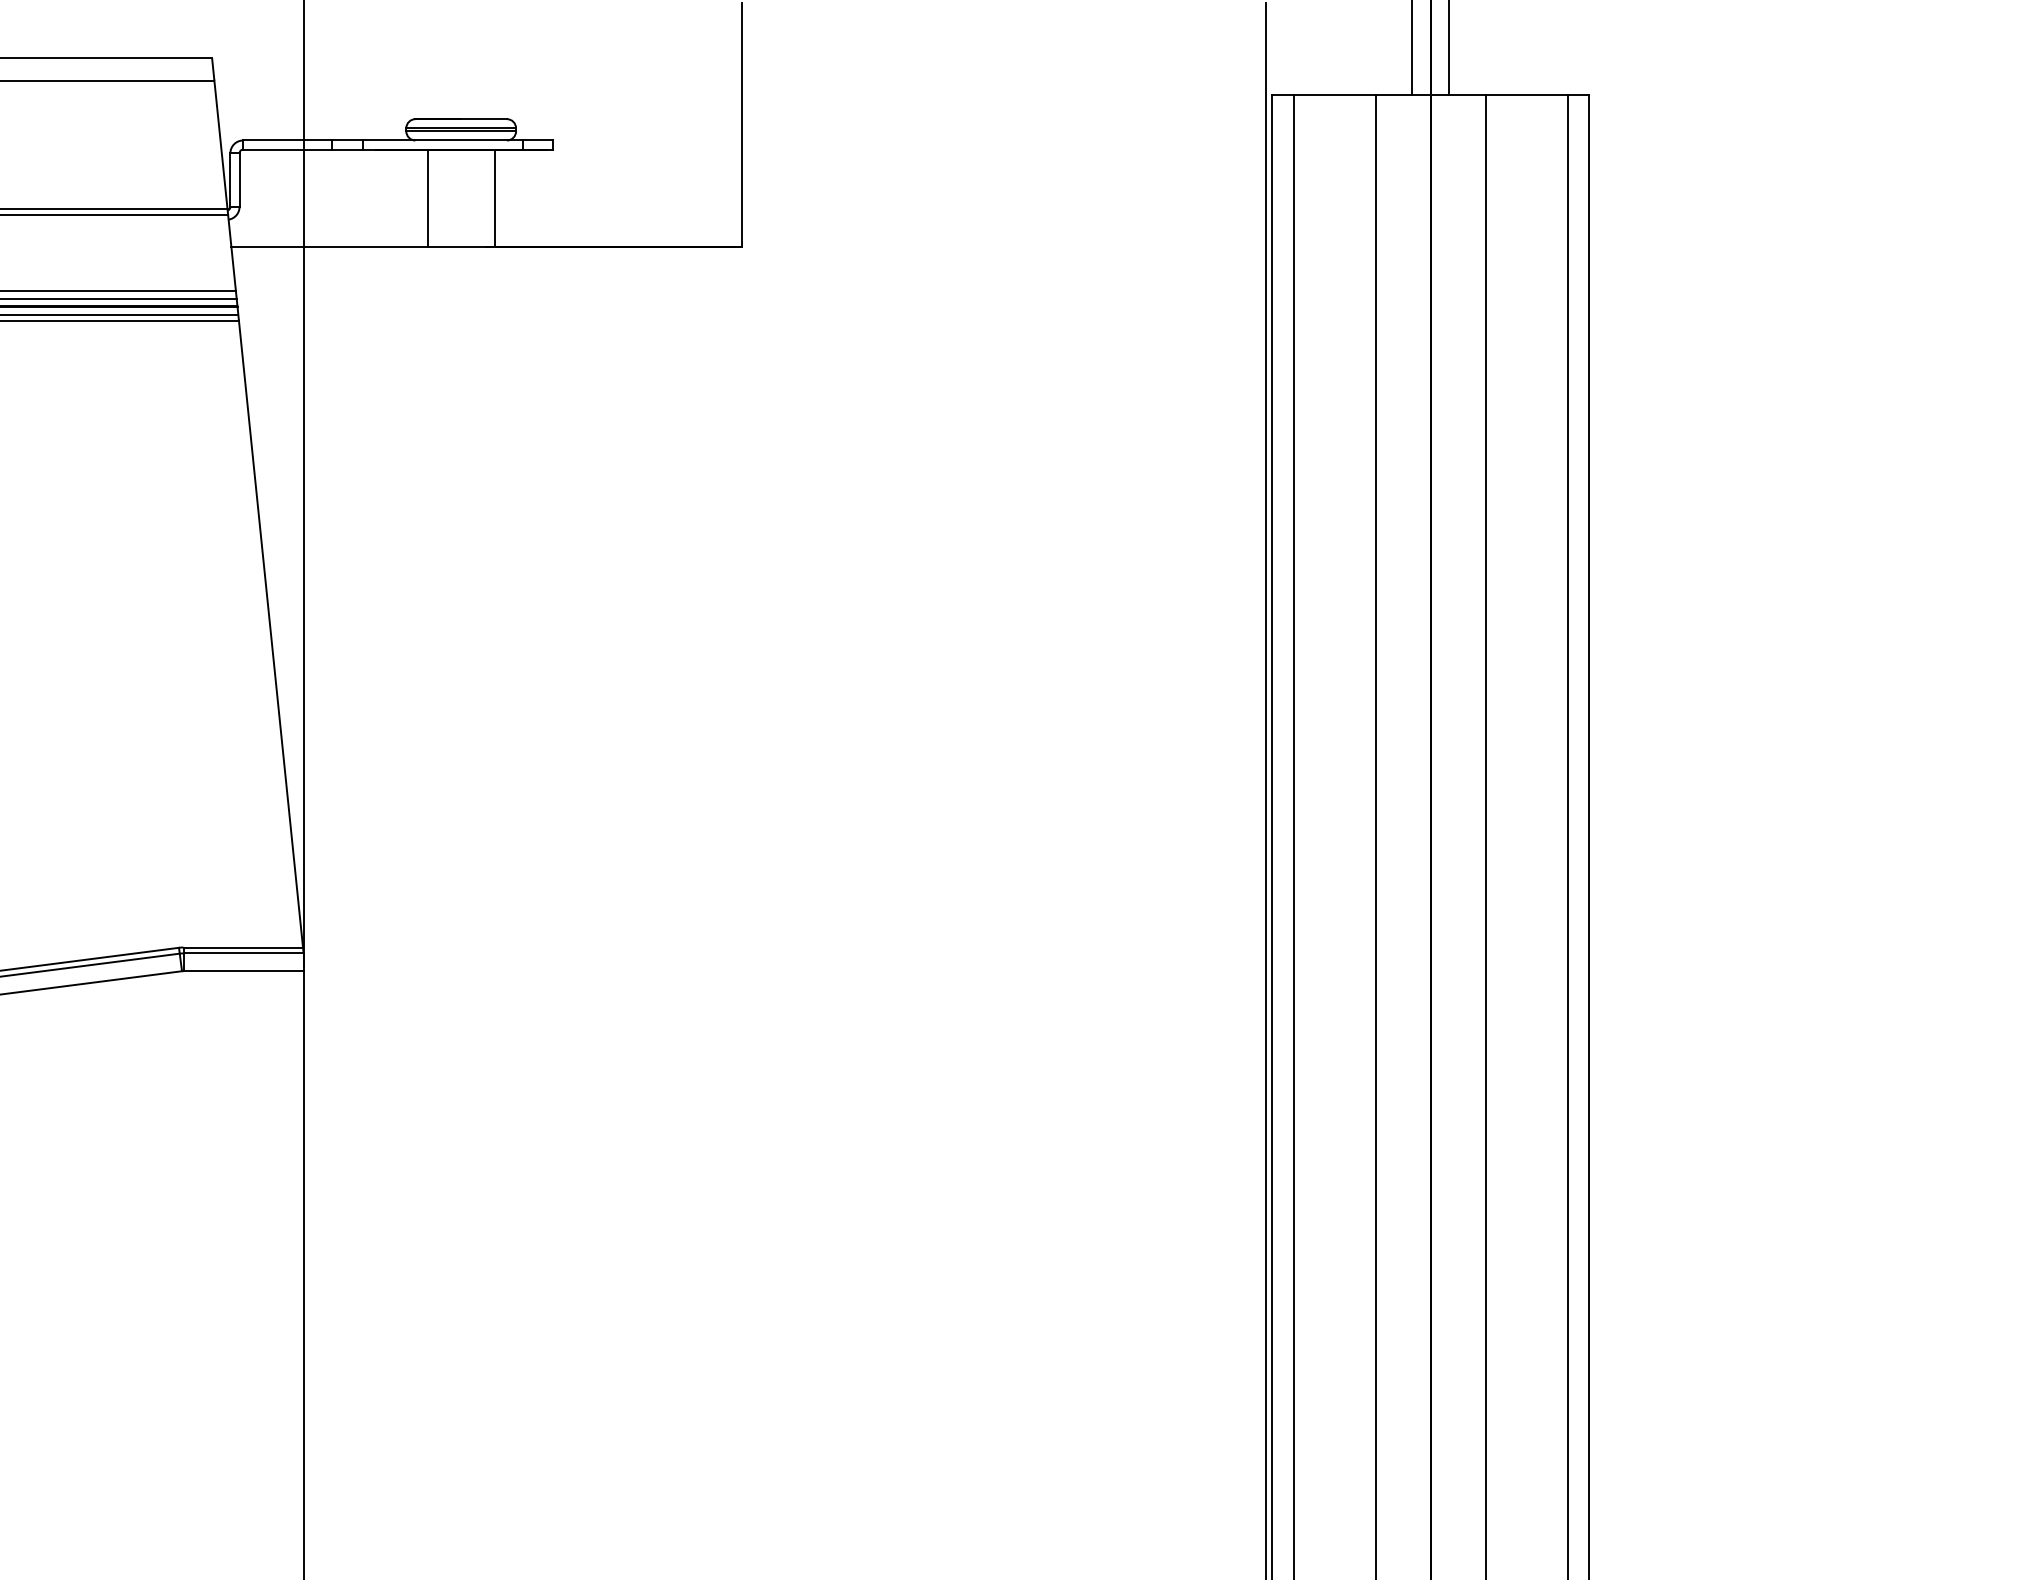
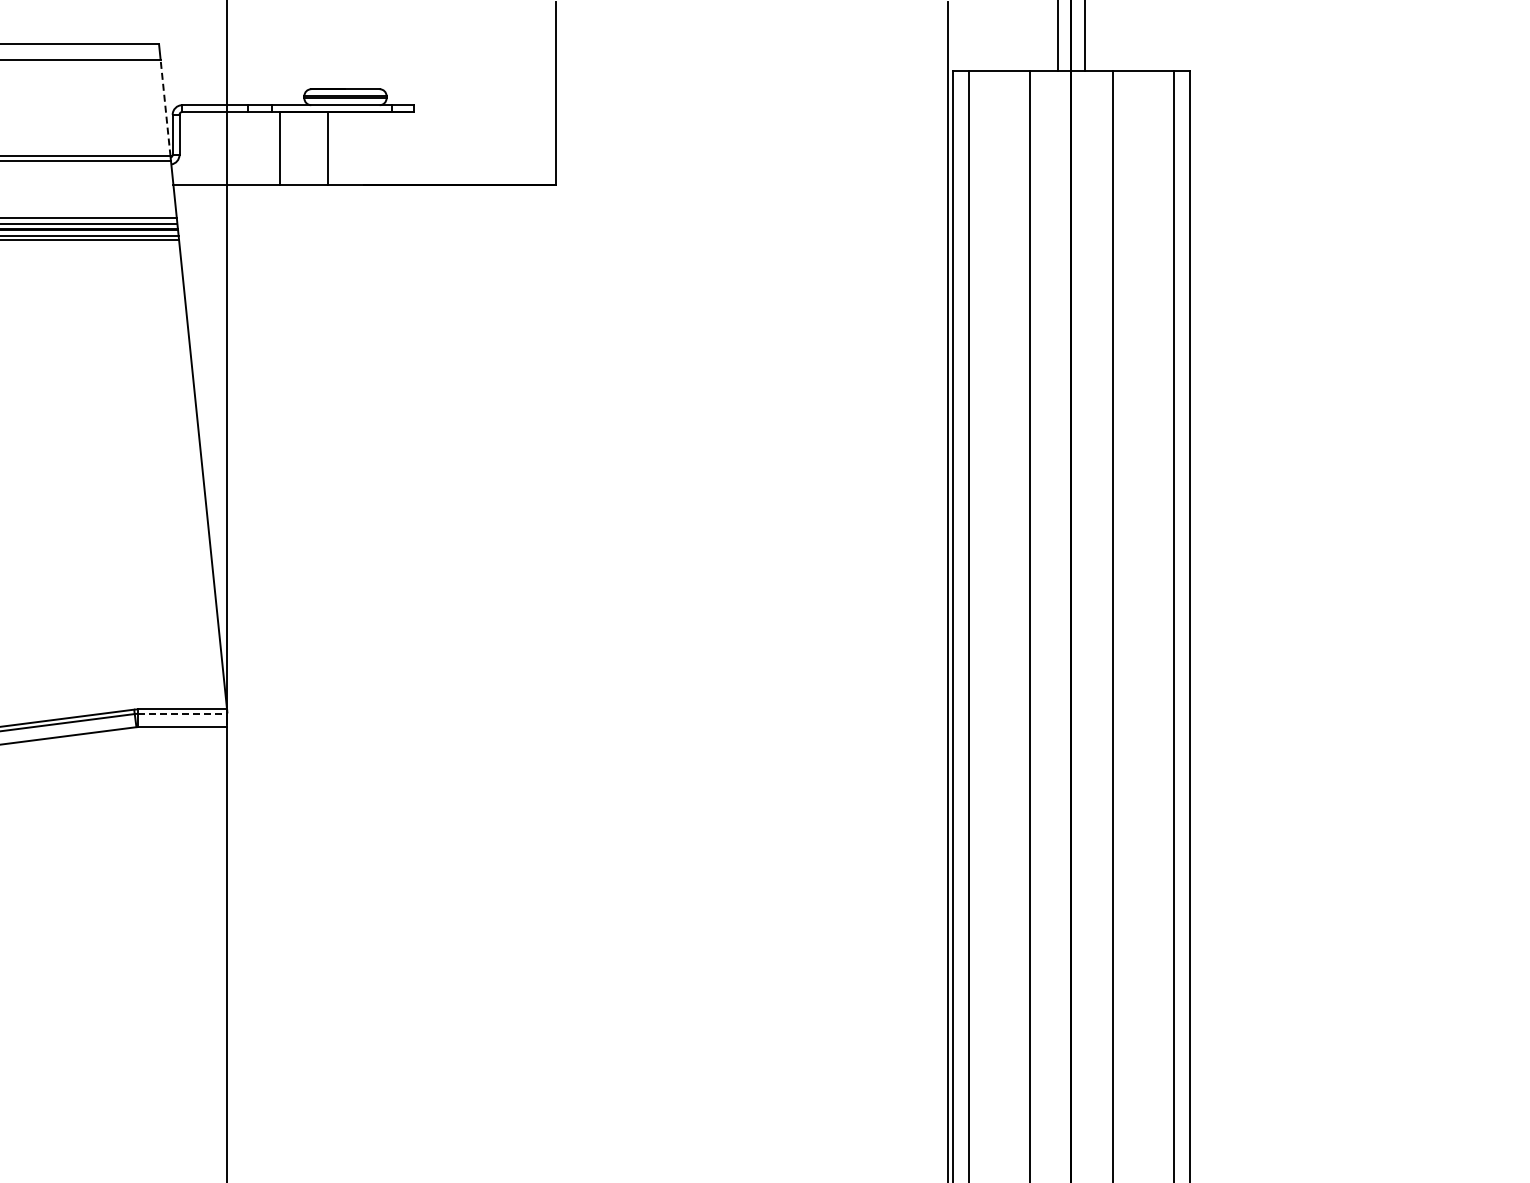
line: (220, 143) -> (165, 107), solid -> dashed
line: (427, 198) -> (280, 148), moved
line: (494, 198) -> (327, 148), moved
line: (243, 952) -> (182, 713), solid -> dashed

